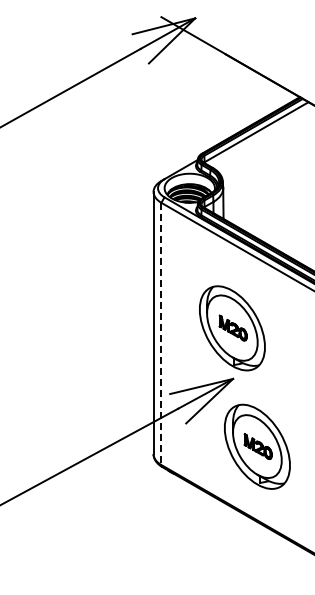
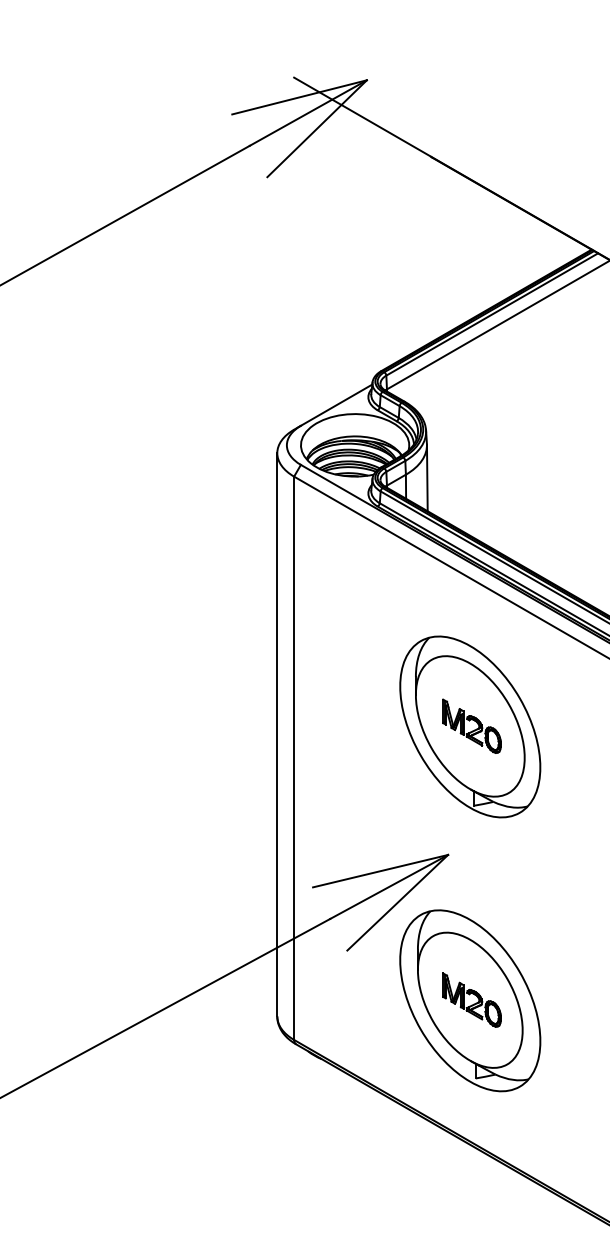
part: (232, 328) -> (470, 727), moved
line: (161, 334) -> (294, 759), dashed -> solid
part: (257, 446) -> (470, 1000), moved

